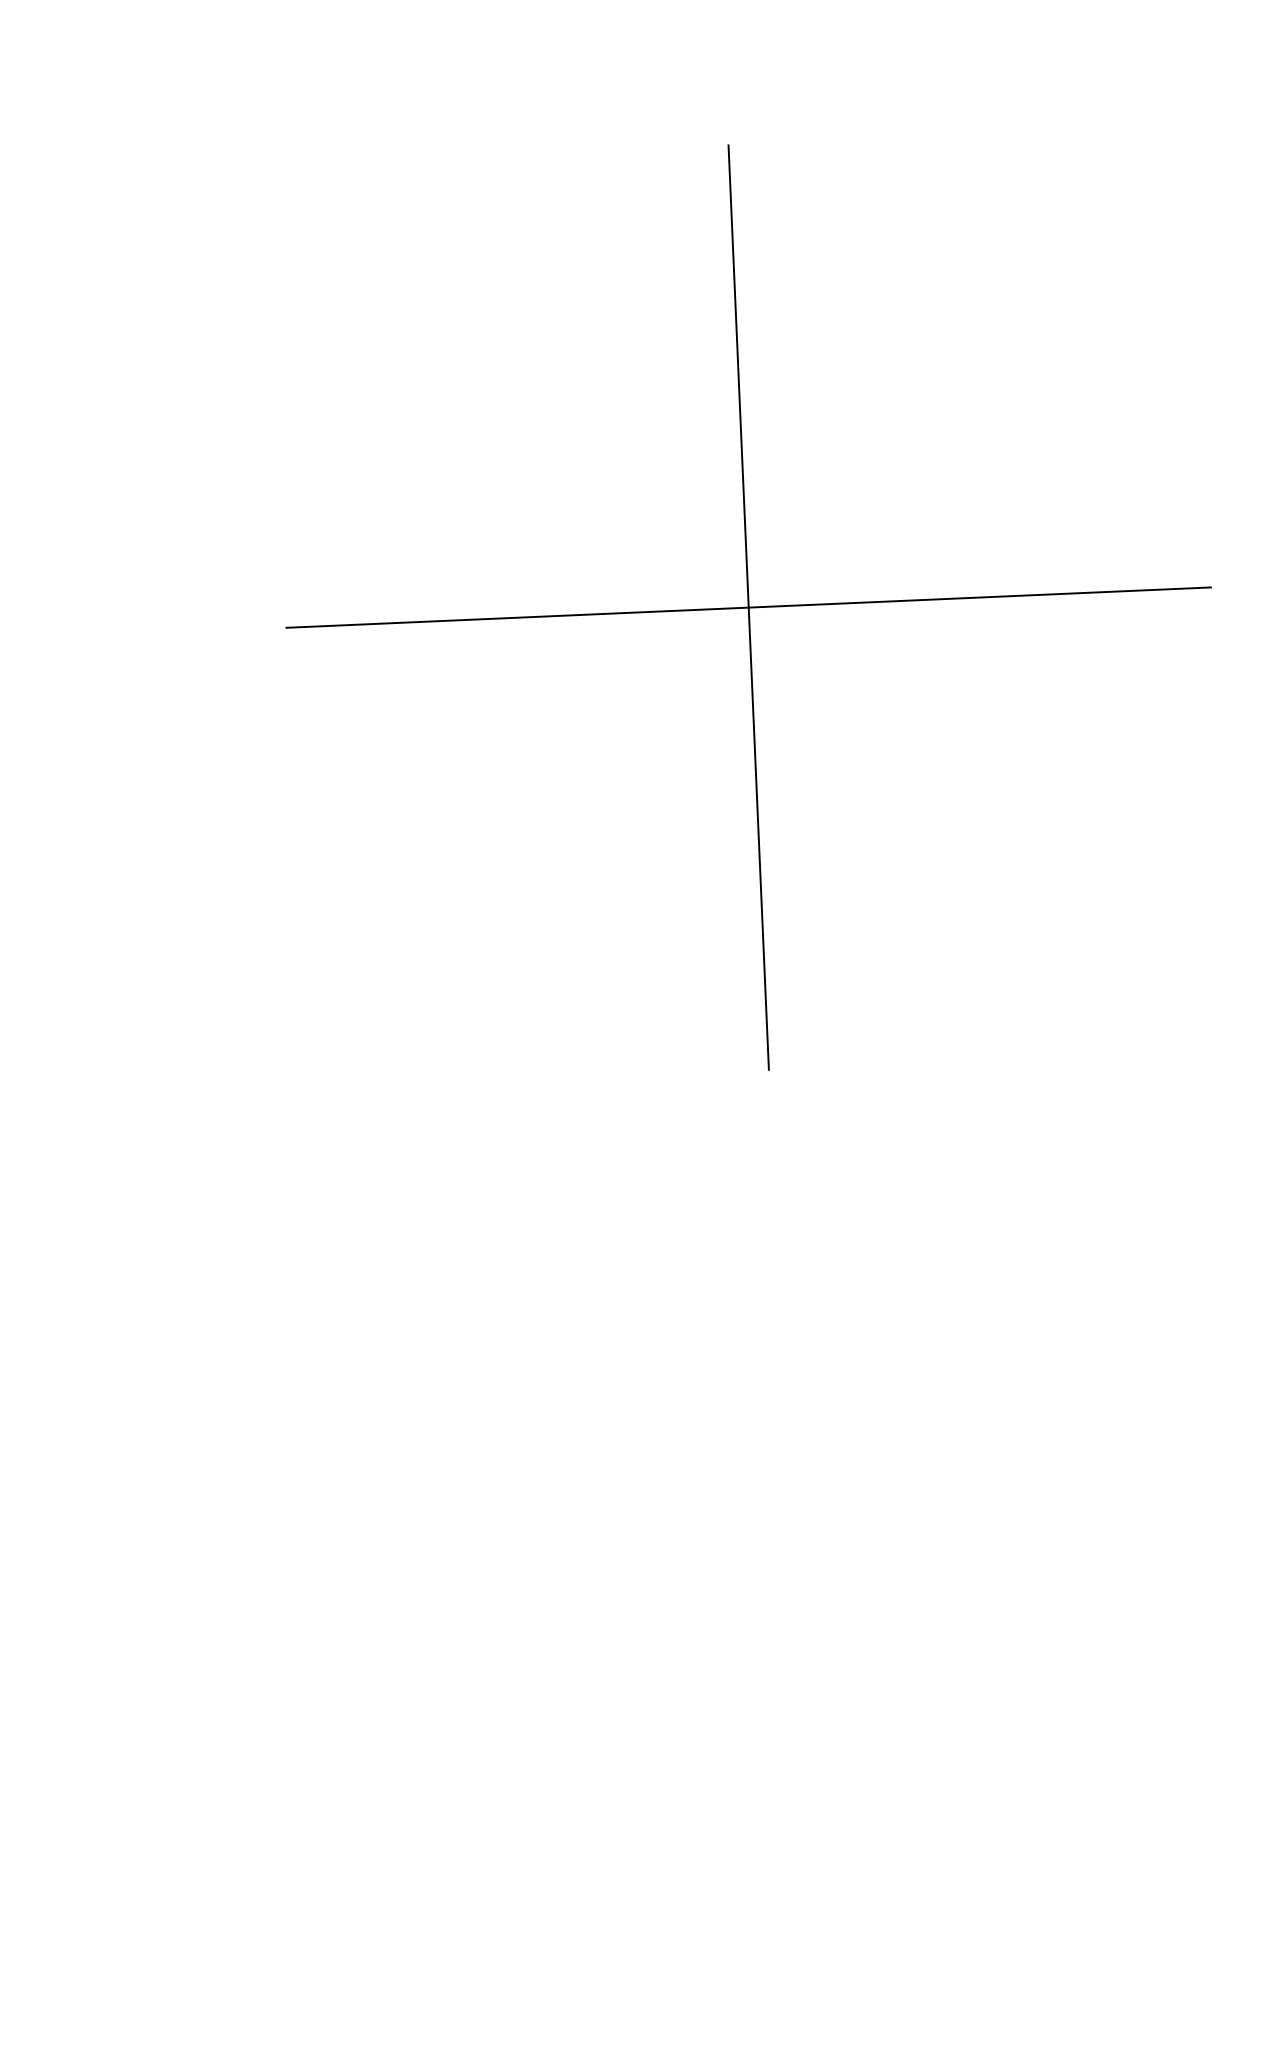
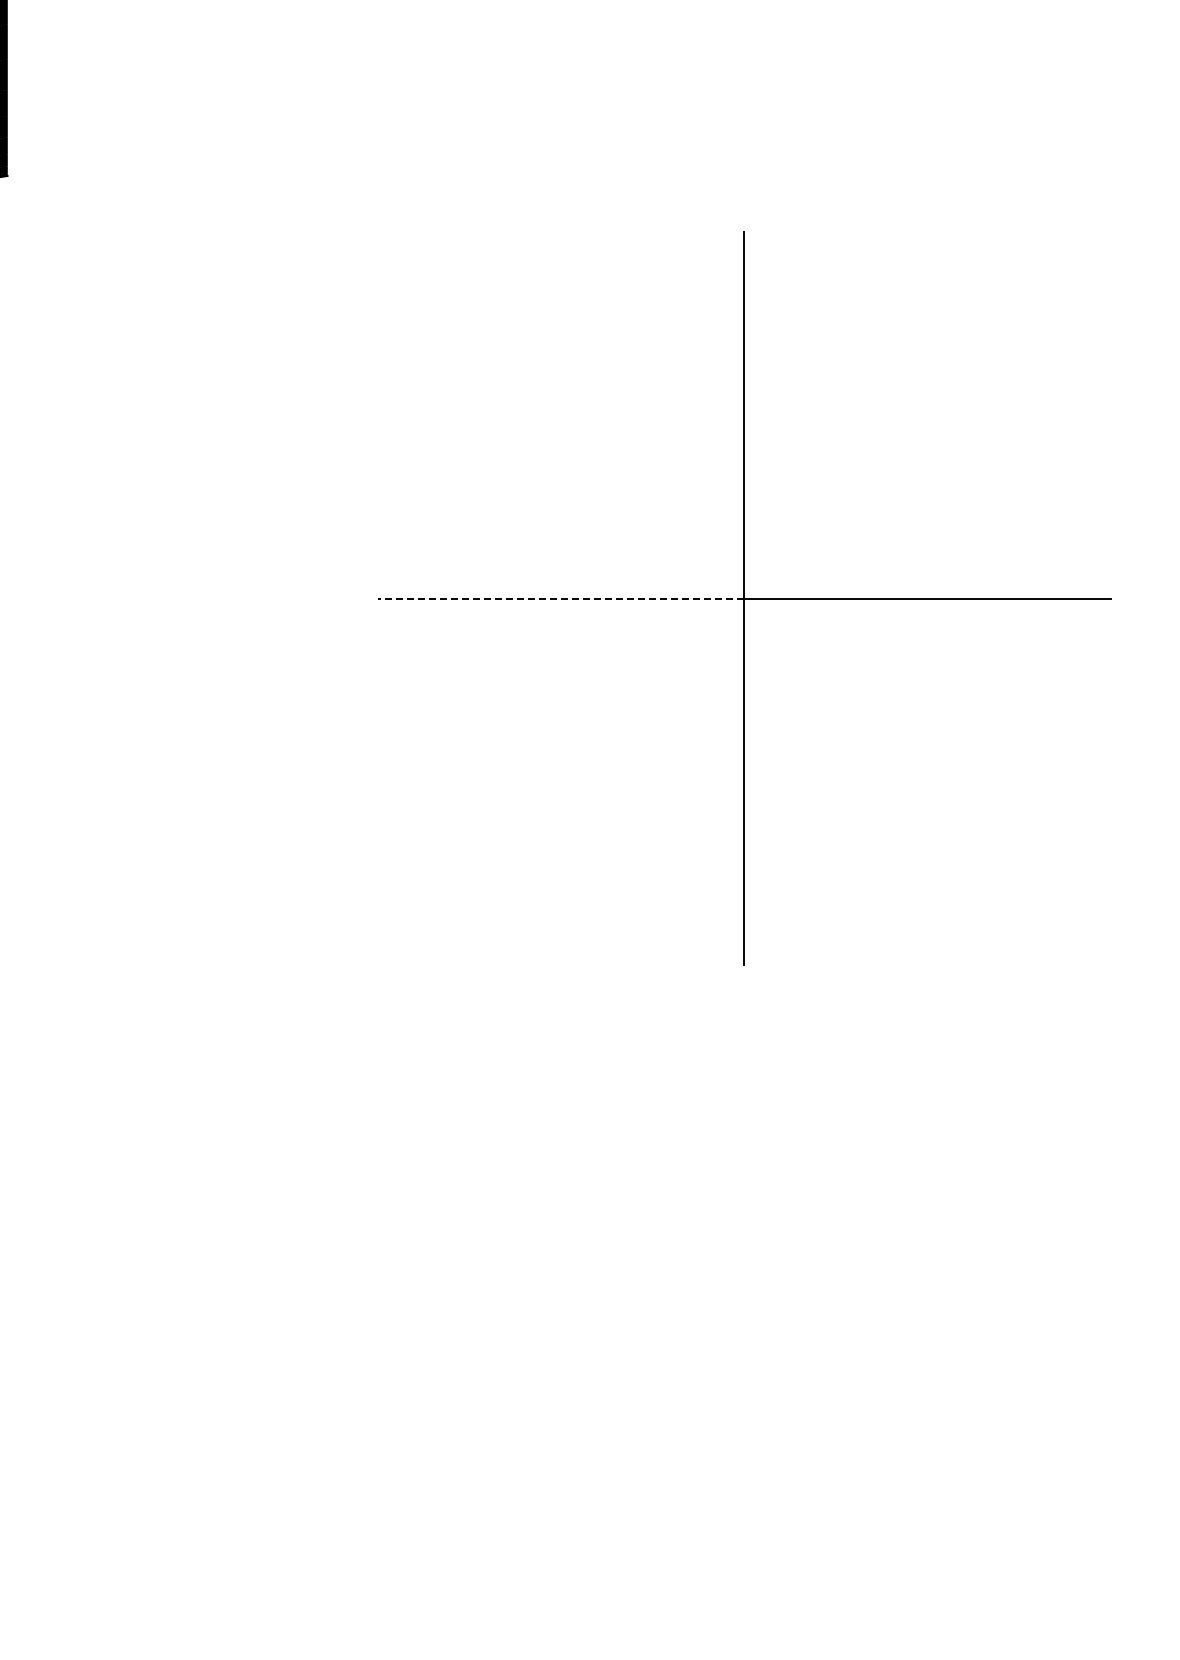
line: (516, 617) -> (560, 598), solid -> dashed

